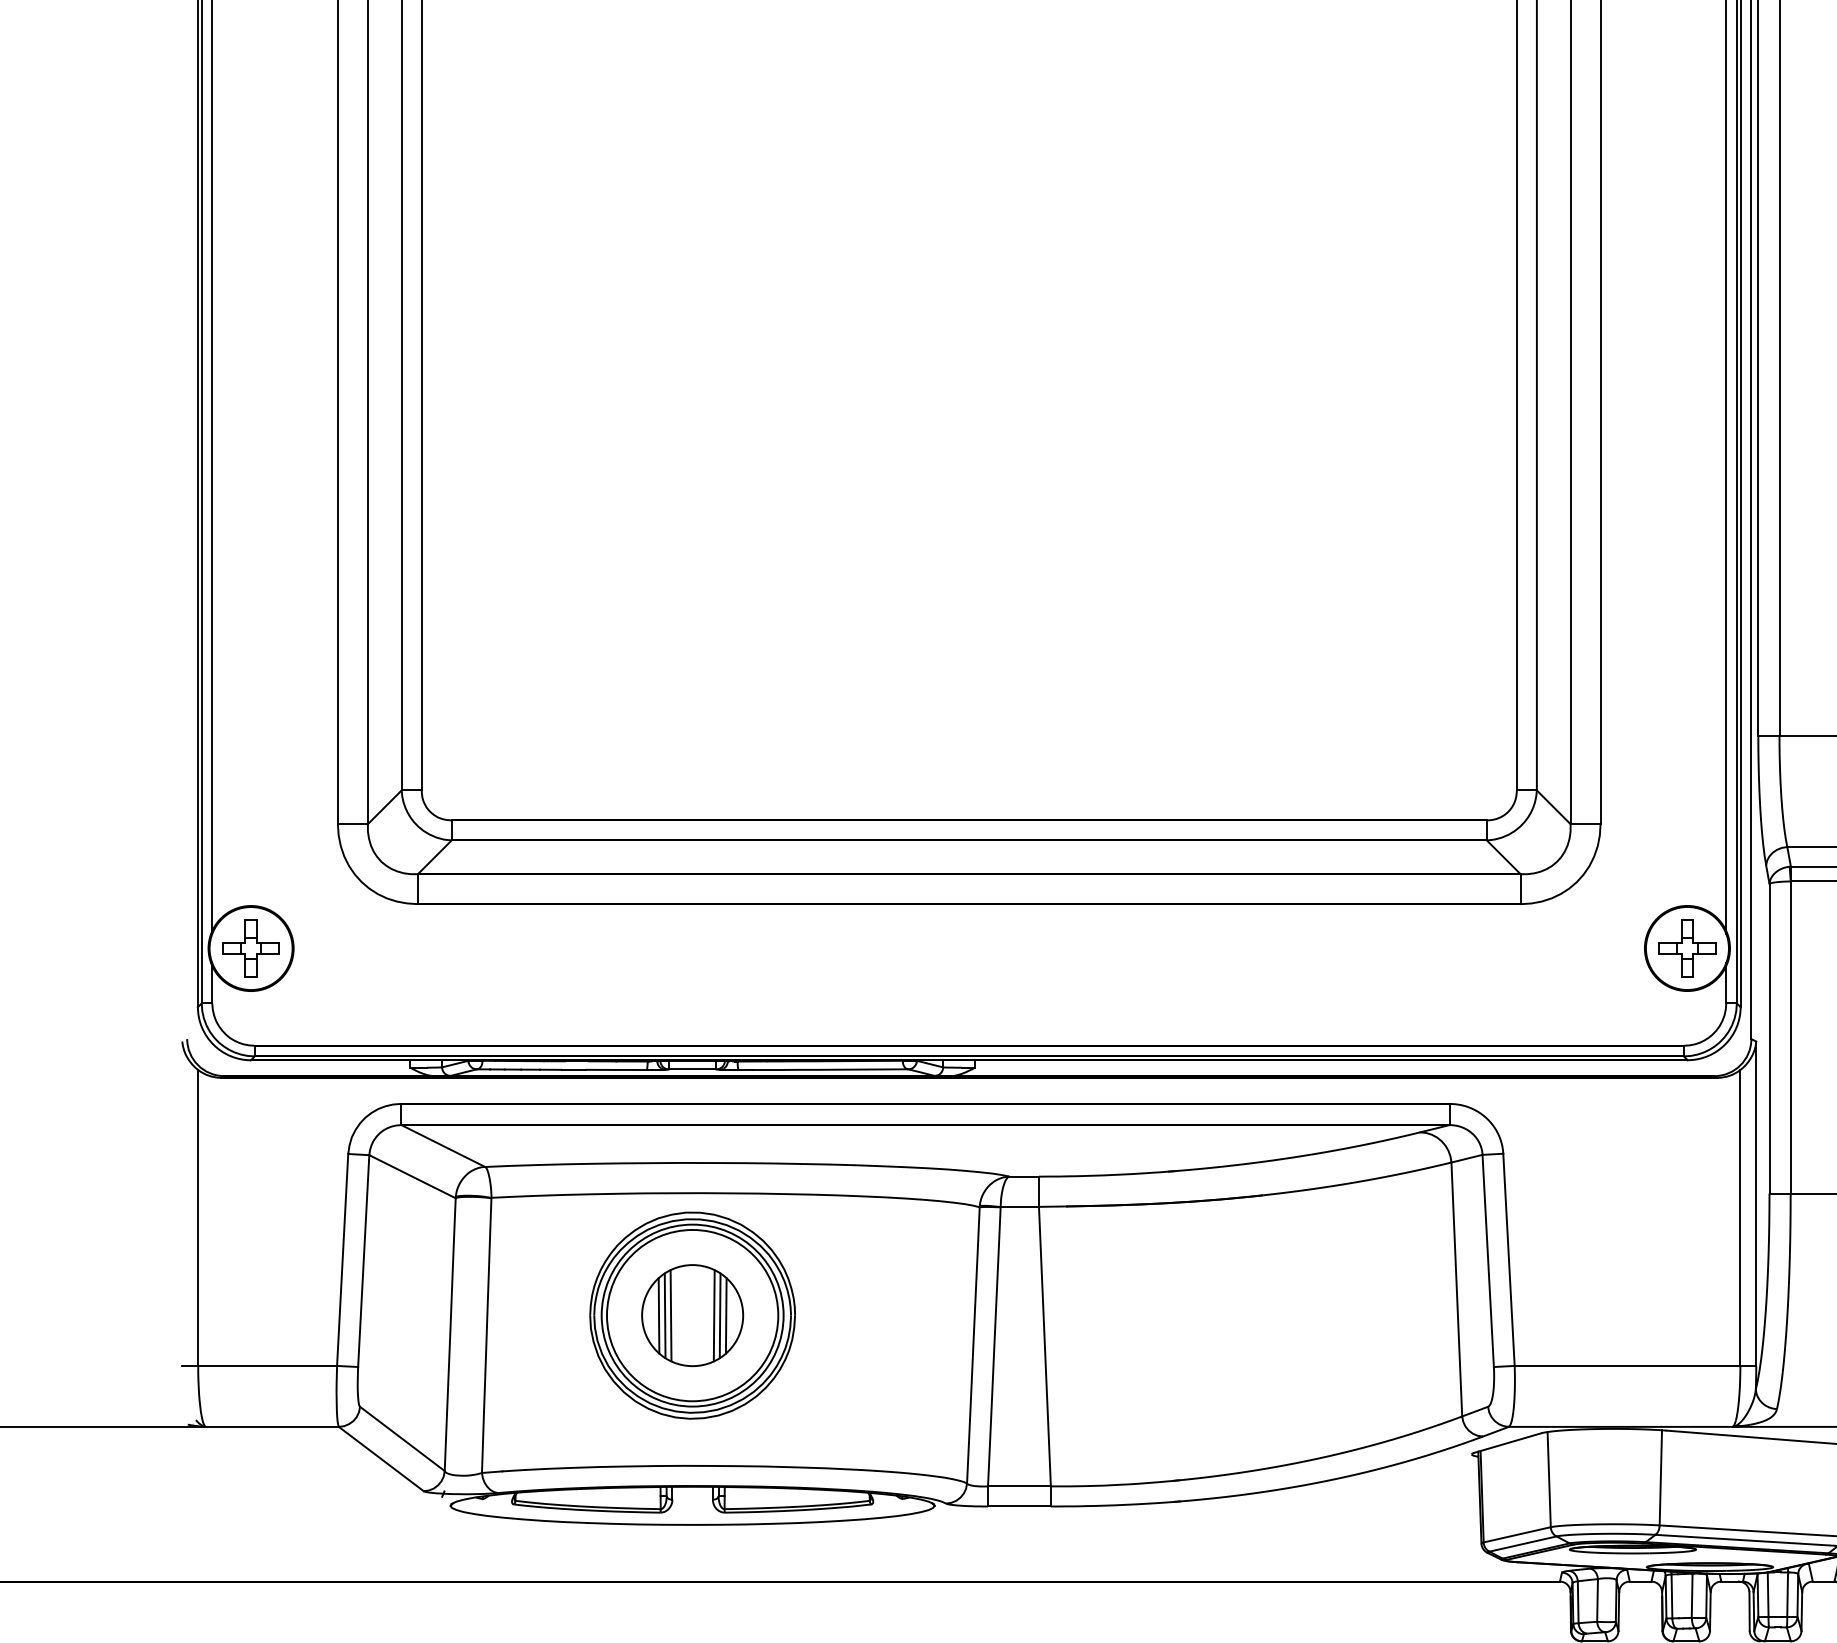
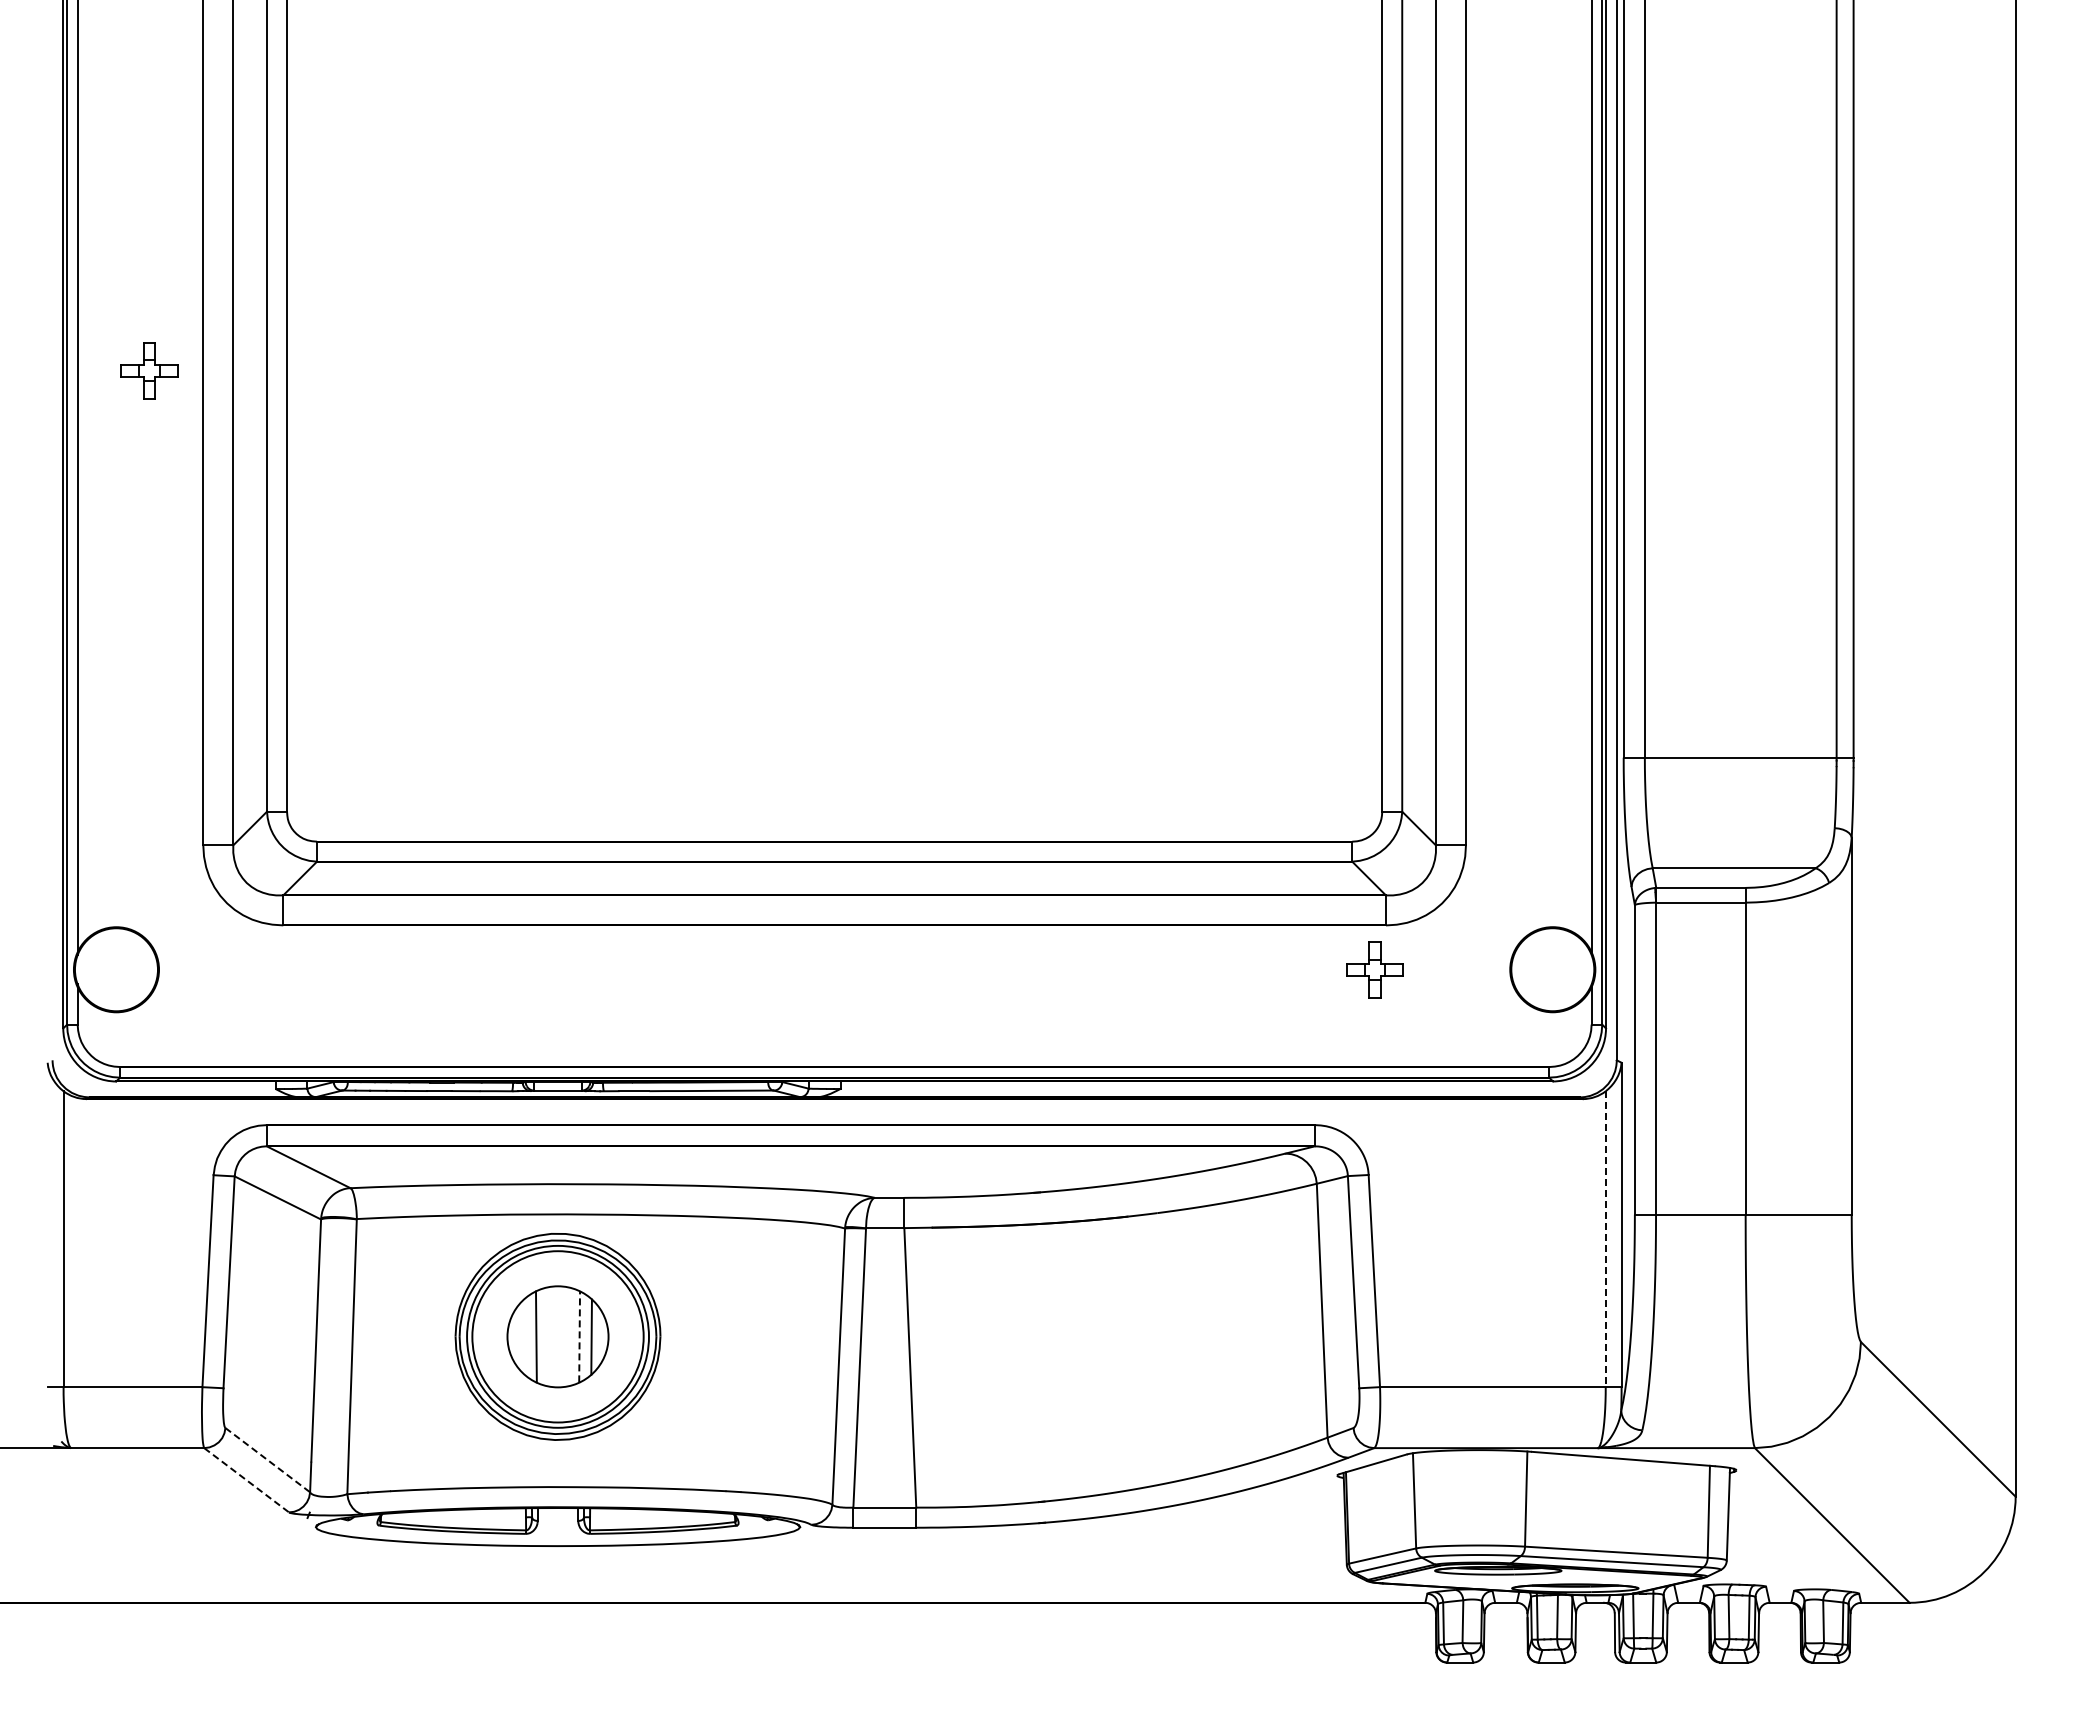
part: (251, 948) -> (149, 370), moved
part: (1687, 948) -> (1374, 969), moved
line: (1740, 1218) -> (1605, 1239), solid -> dashed
line: (659, 1315) -> (524, 1336), removed
line: (665, 1315) -> (530, 1336), removed
line: (714, 1315) -> (579, 1336), solid -> dashed
line: (720, 1315) -> (585, 1336), removed
line: (403, 1439) -> (268, 1460), solid -> dashed
line: (382, 1459) -> (247, 1480), solid -> dashed

